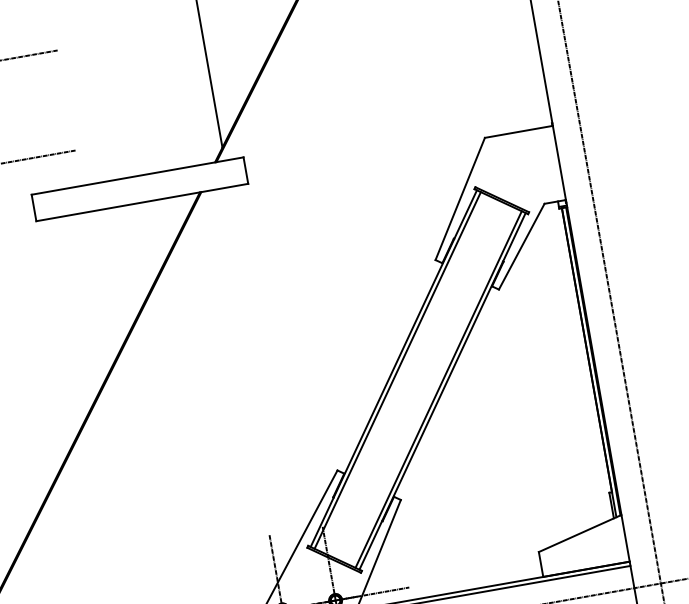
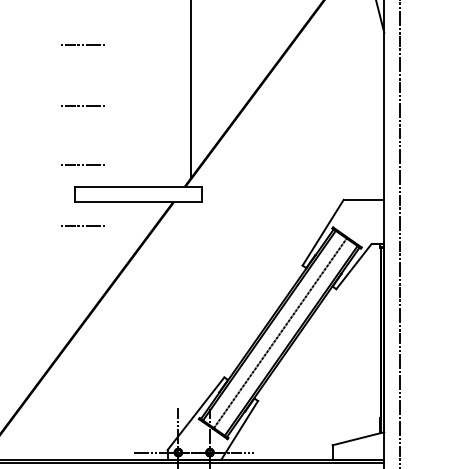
line: (55, 257) -> (82, 225), added
line: (418, 380) -> (280, 333), added

